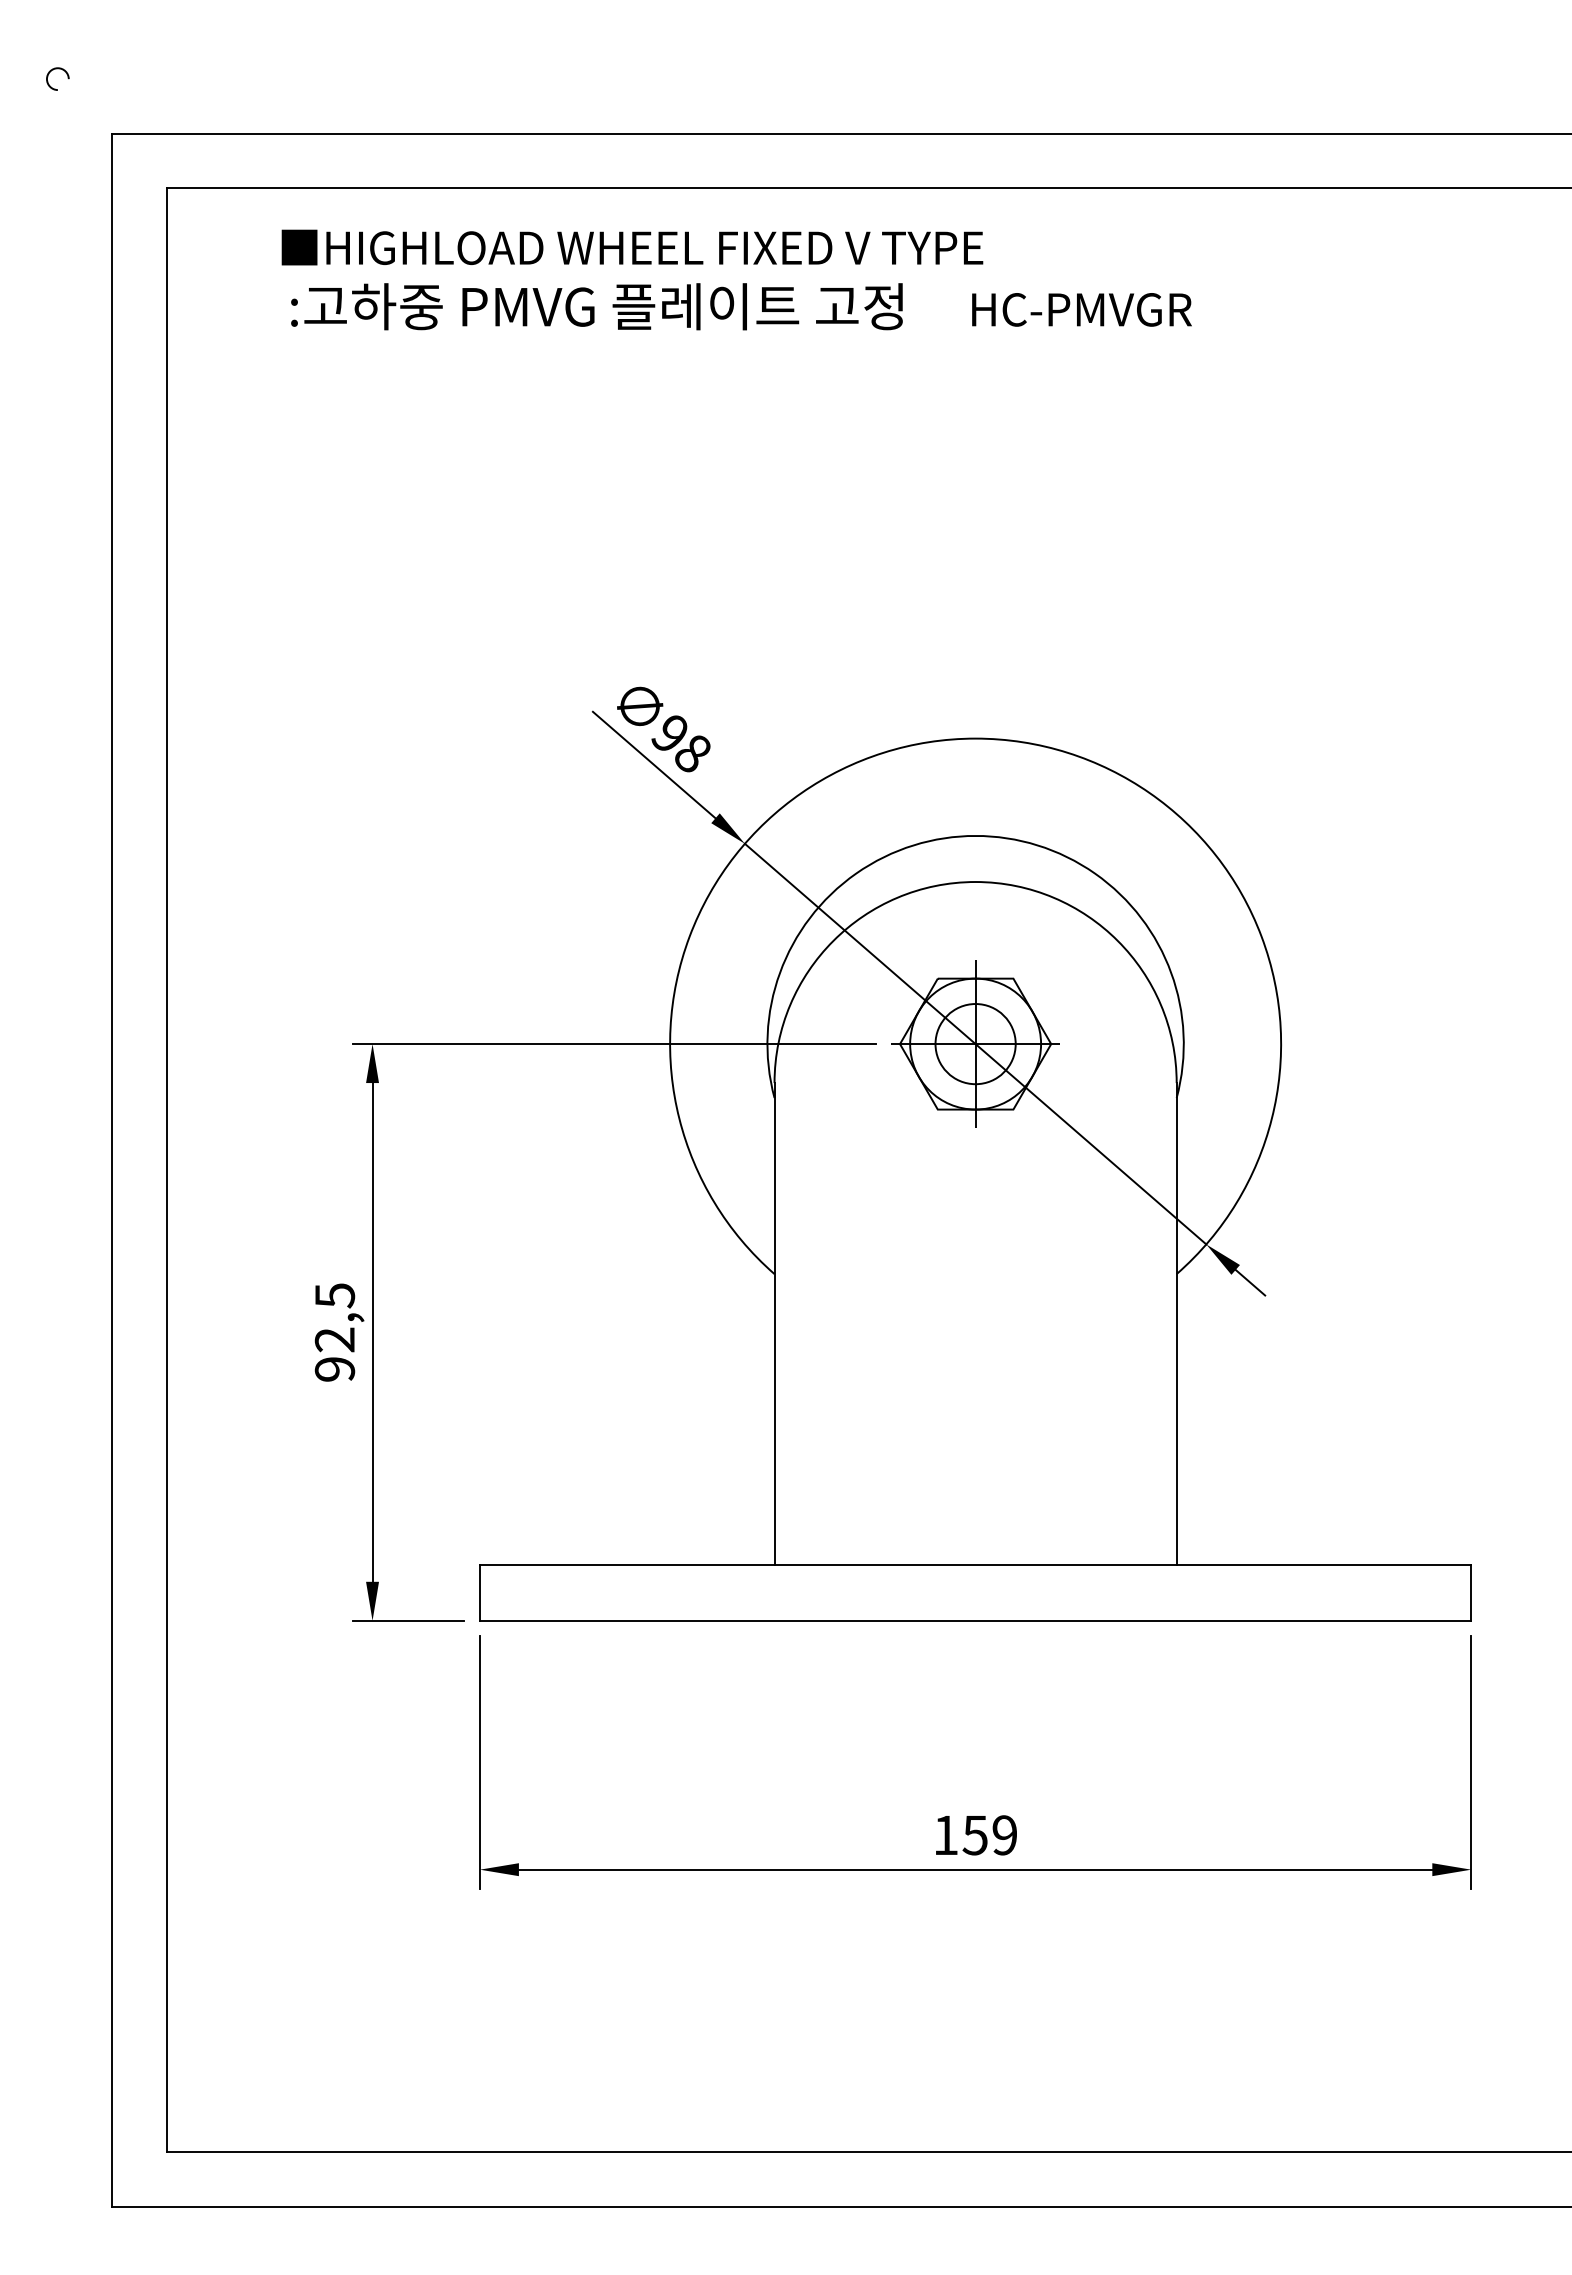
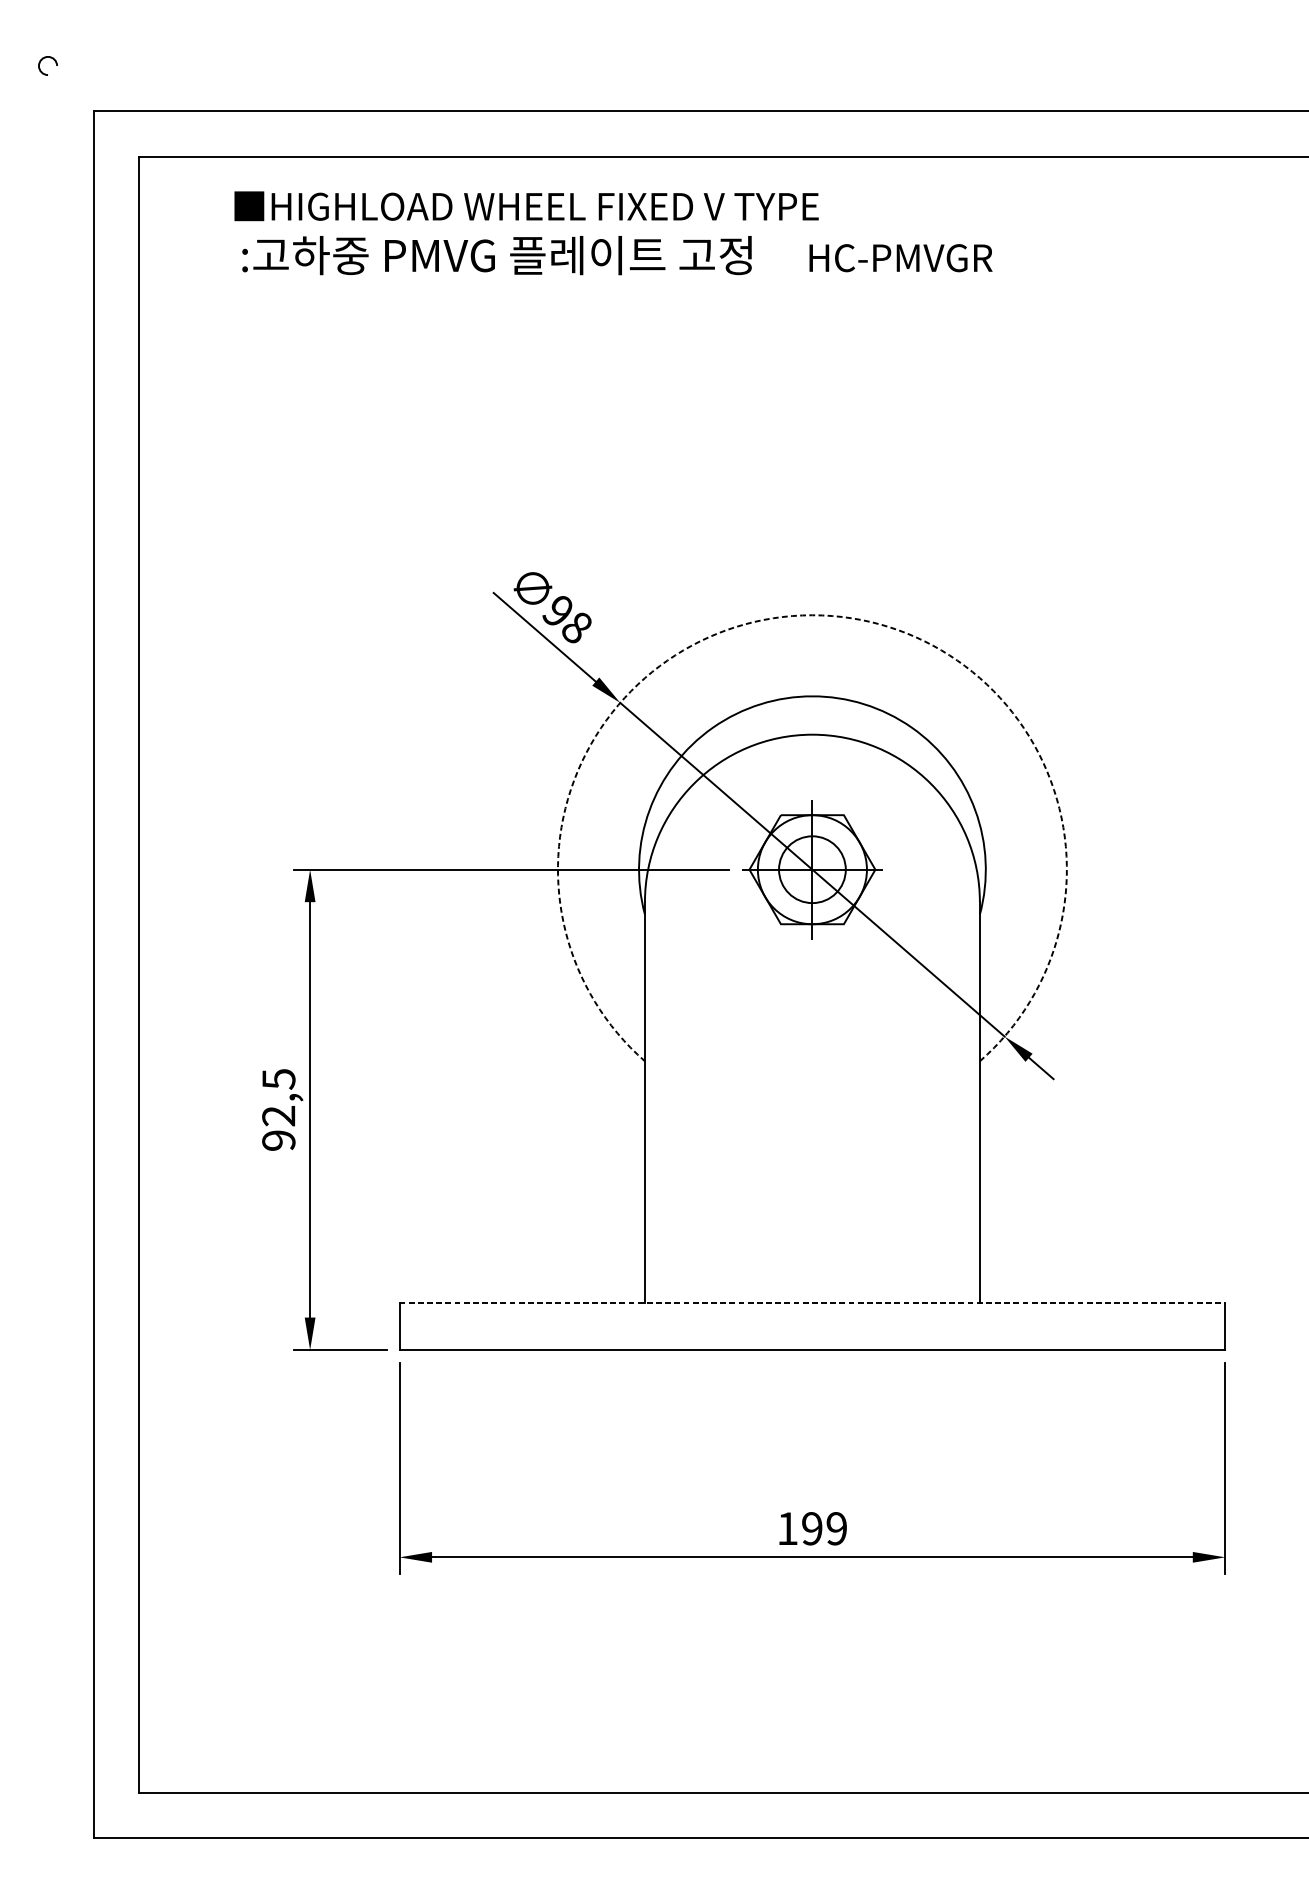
arc: (975, 738) -> (812, 615), solid -> dashed
line: (975, 1564) -> (812, 1303), solid -> dashed
text: (974, 1835) -> (811, 1528), 159 -> 199

